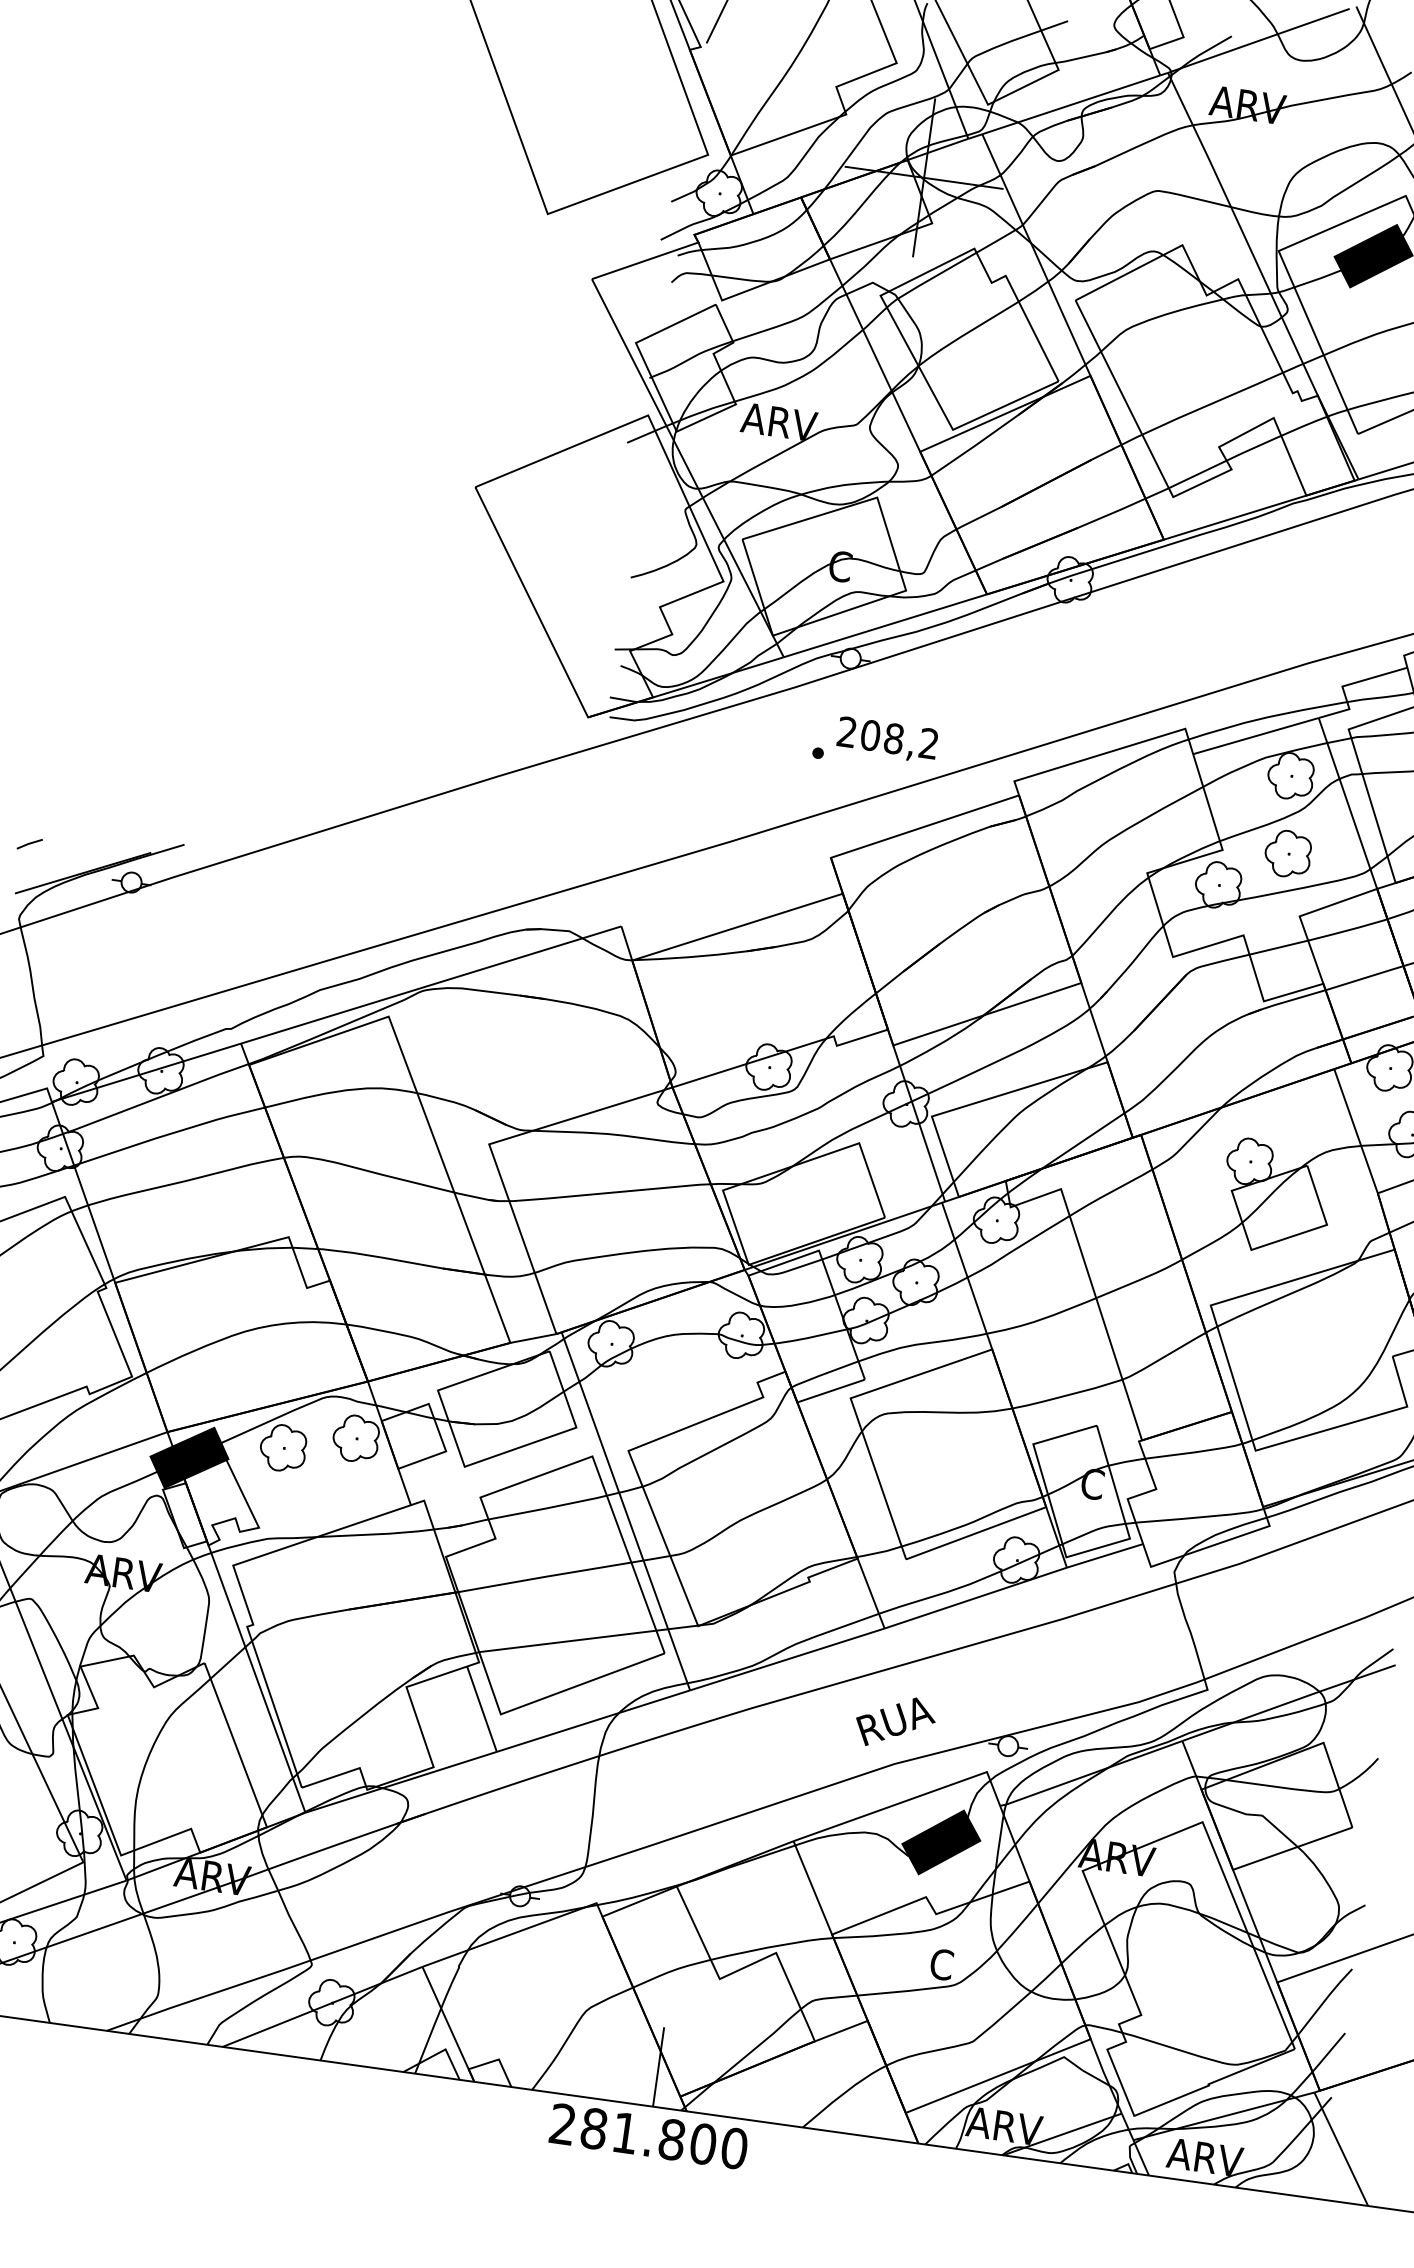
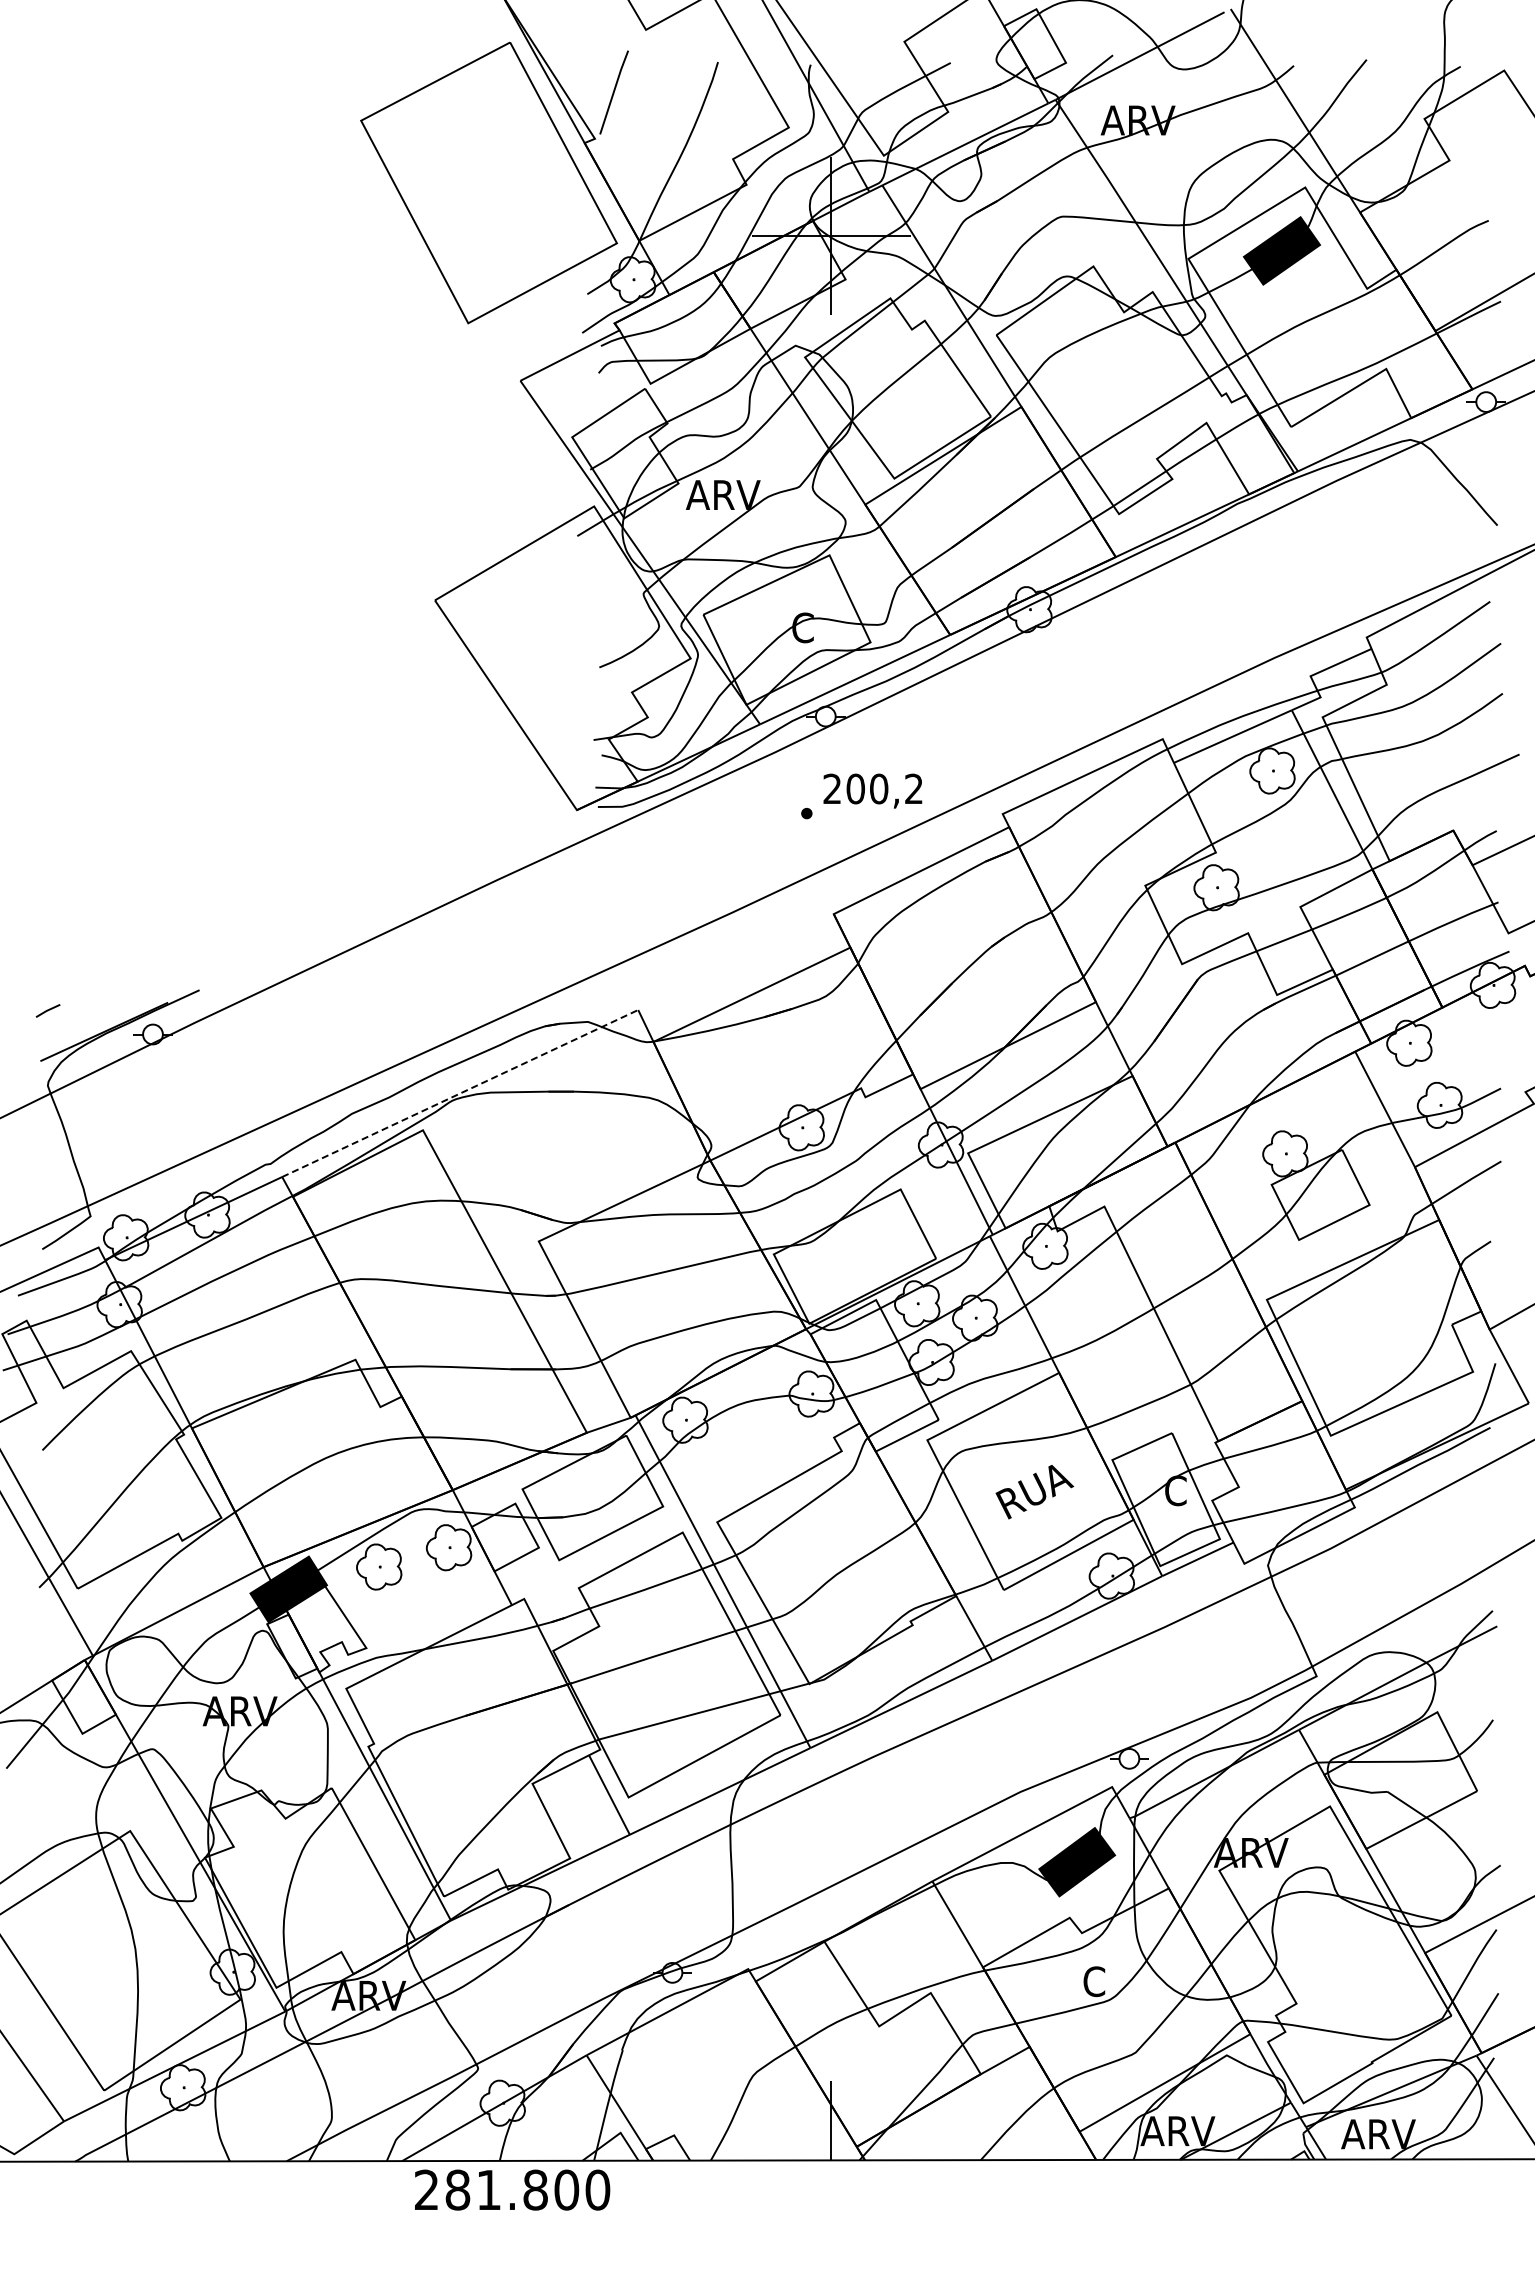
text: (894, 739) -> (879, 789), 208,2 -> 200,2
part: (1288, 853) -> (1280, 847), removed
line: (431, 985) -> (460, 1093), solid -> dashed
text: (895, 1722) -> (1034, 1492), moved
text: (648, 2135) -> (512, 2189), moved

